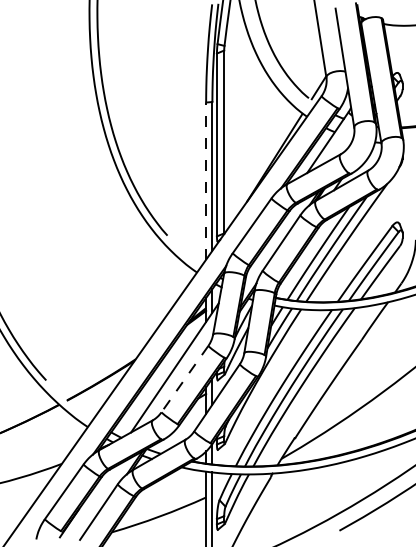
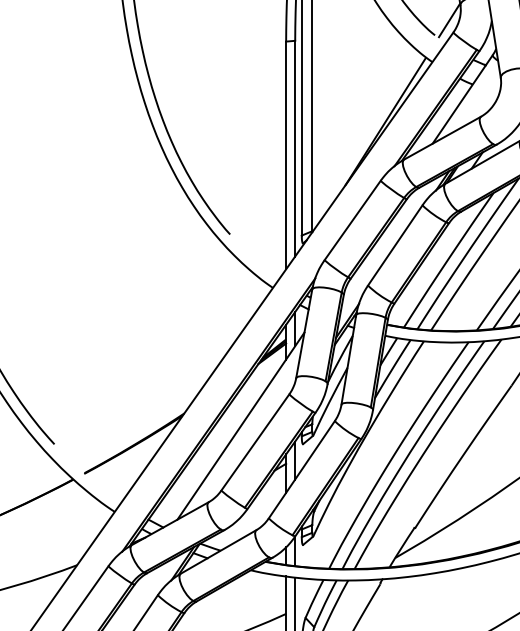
line: (206, 181) -> (286, 156), dashed -> solid
line: (184, 379) -> (254, 442), dashed -> solid

